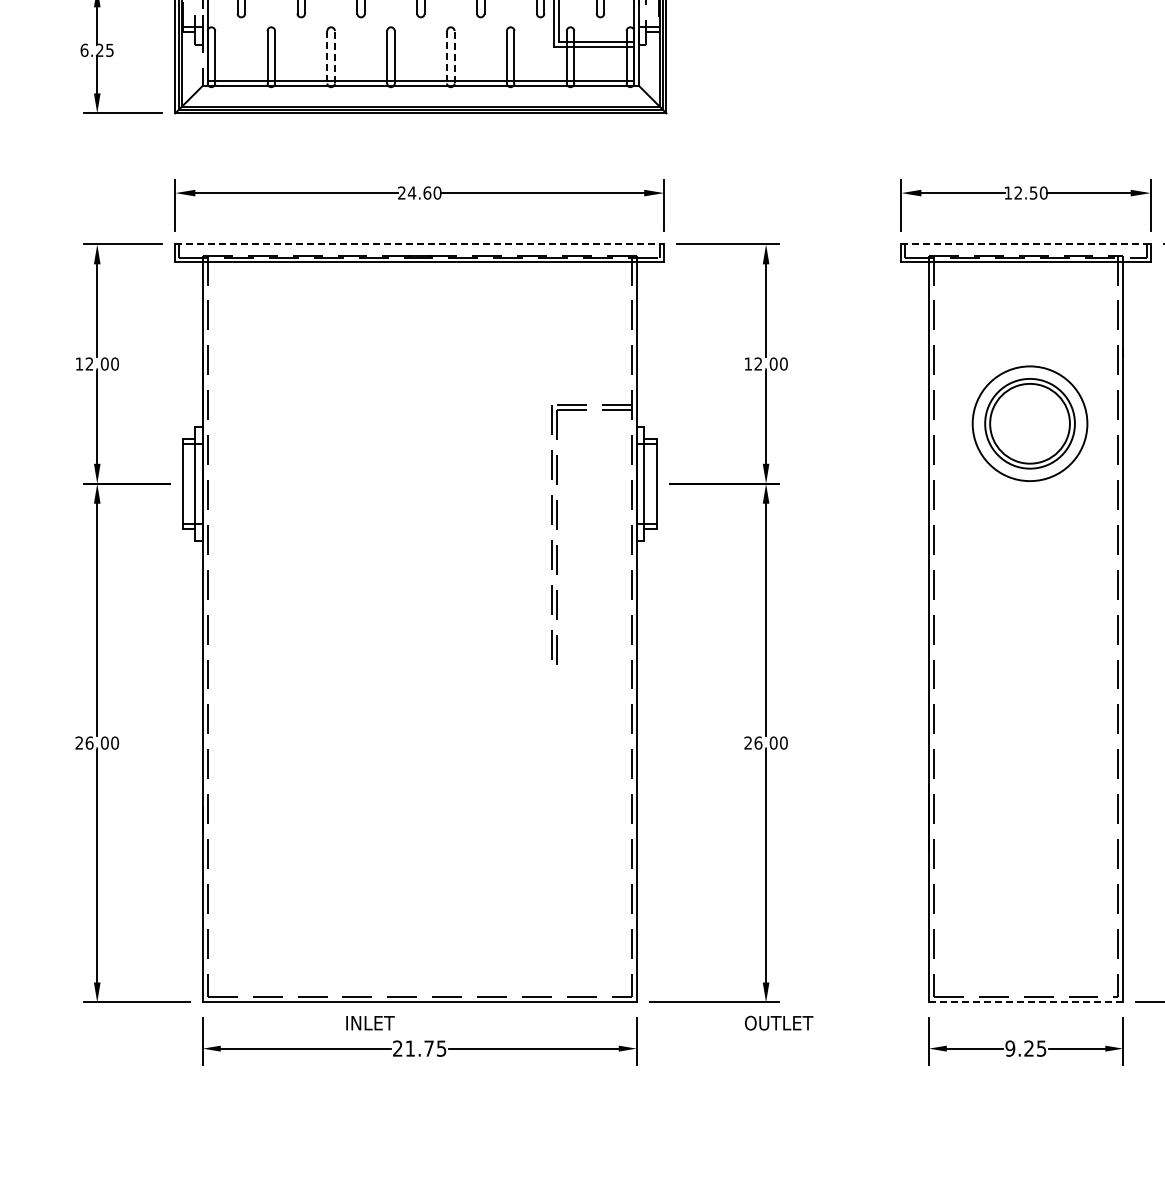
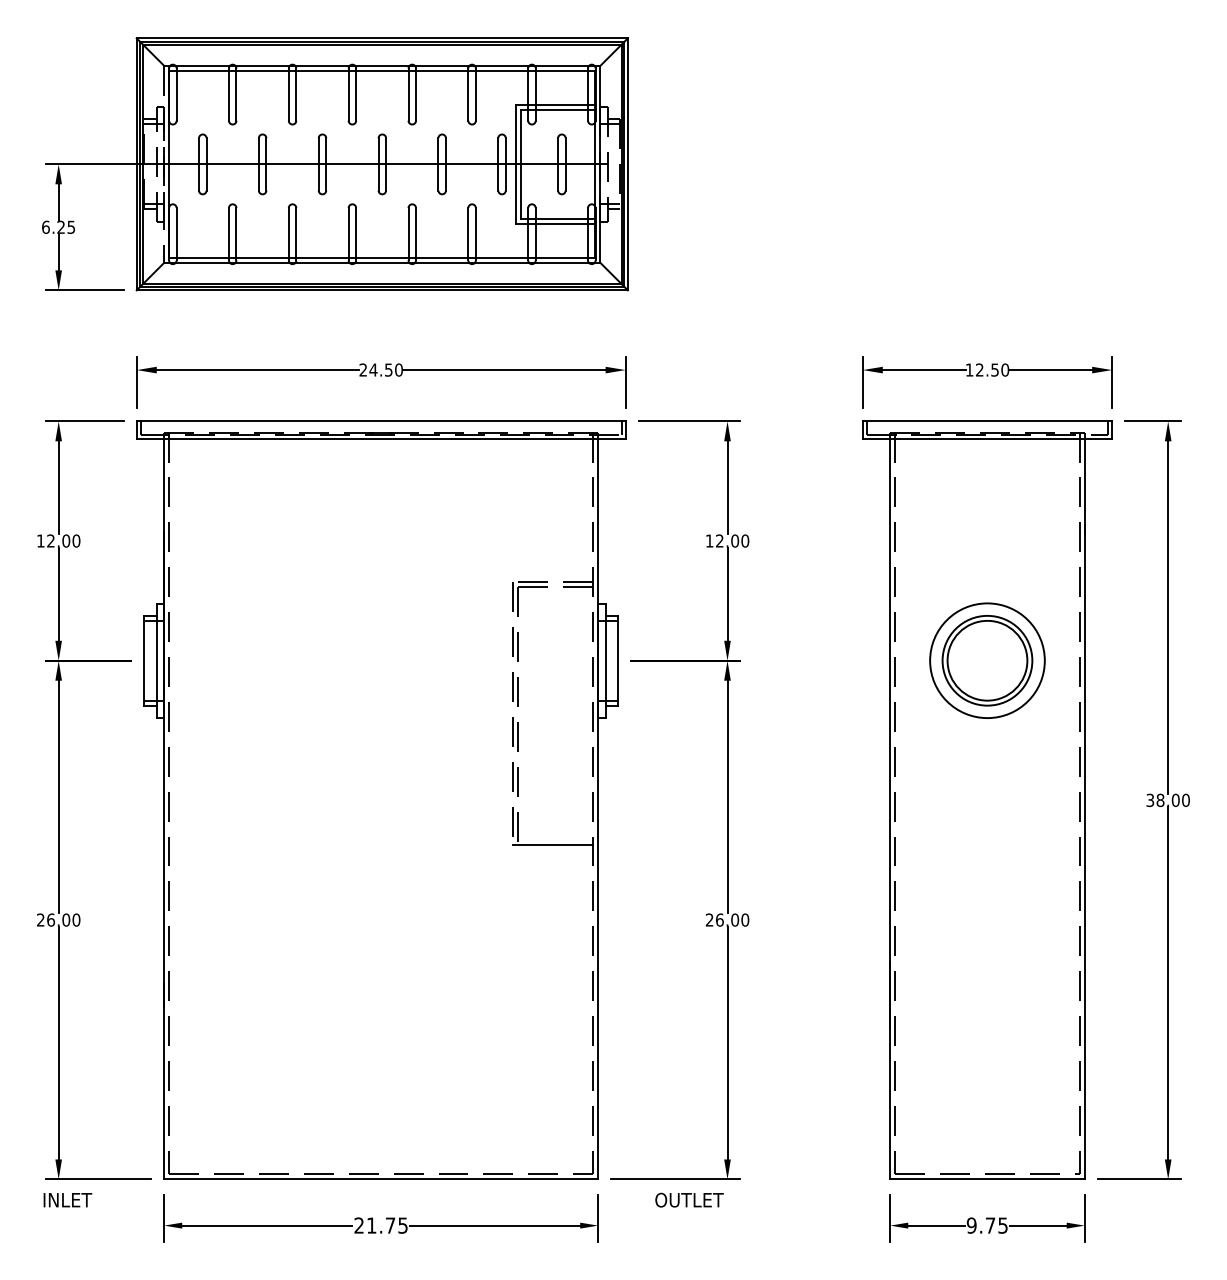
line: (335, 56) -> (296, 233), dashed -> solid
line: (455, 56) -> (416, 233), dashed -> solid
line: (327, 57) -> (288, 234), dashed -> solid
line: (447, 57) -> (408, 234), dashed -> solid
text: (427, 192) -> (388, 369), 24.60 -> 24.50
line: (420, 244) -> (381, 421), dashed -> solid
line: (1026, 244) -> (987, 421), dashed -> solid
part: (1030, 423) -> (987, 660), moved
line: (592, 668) -> (553, 845), added
line: (1026, 1002) -> (987, 1179), dashed -> solid
text: (779, 1022) -> (689, 1199), moved
text: (370, 1023) -> (67, 1200), moved
text: (1029, 1048) -> (990, 1225), 9.25 -> 9.75

